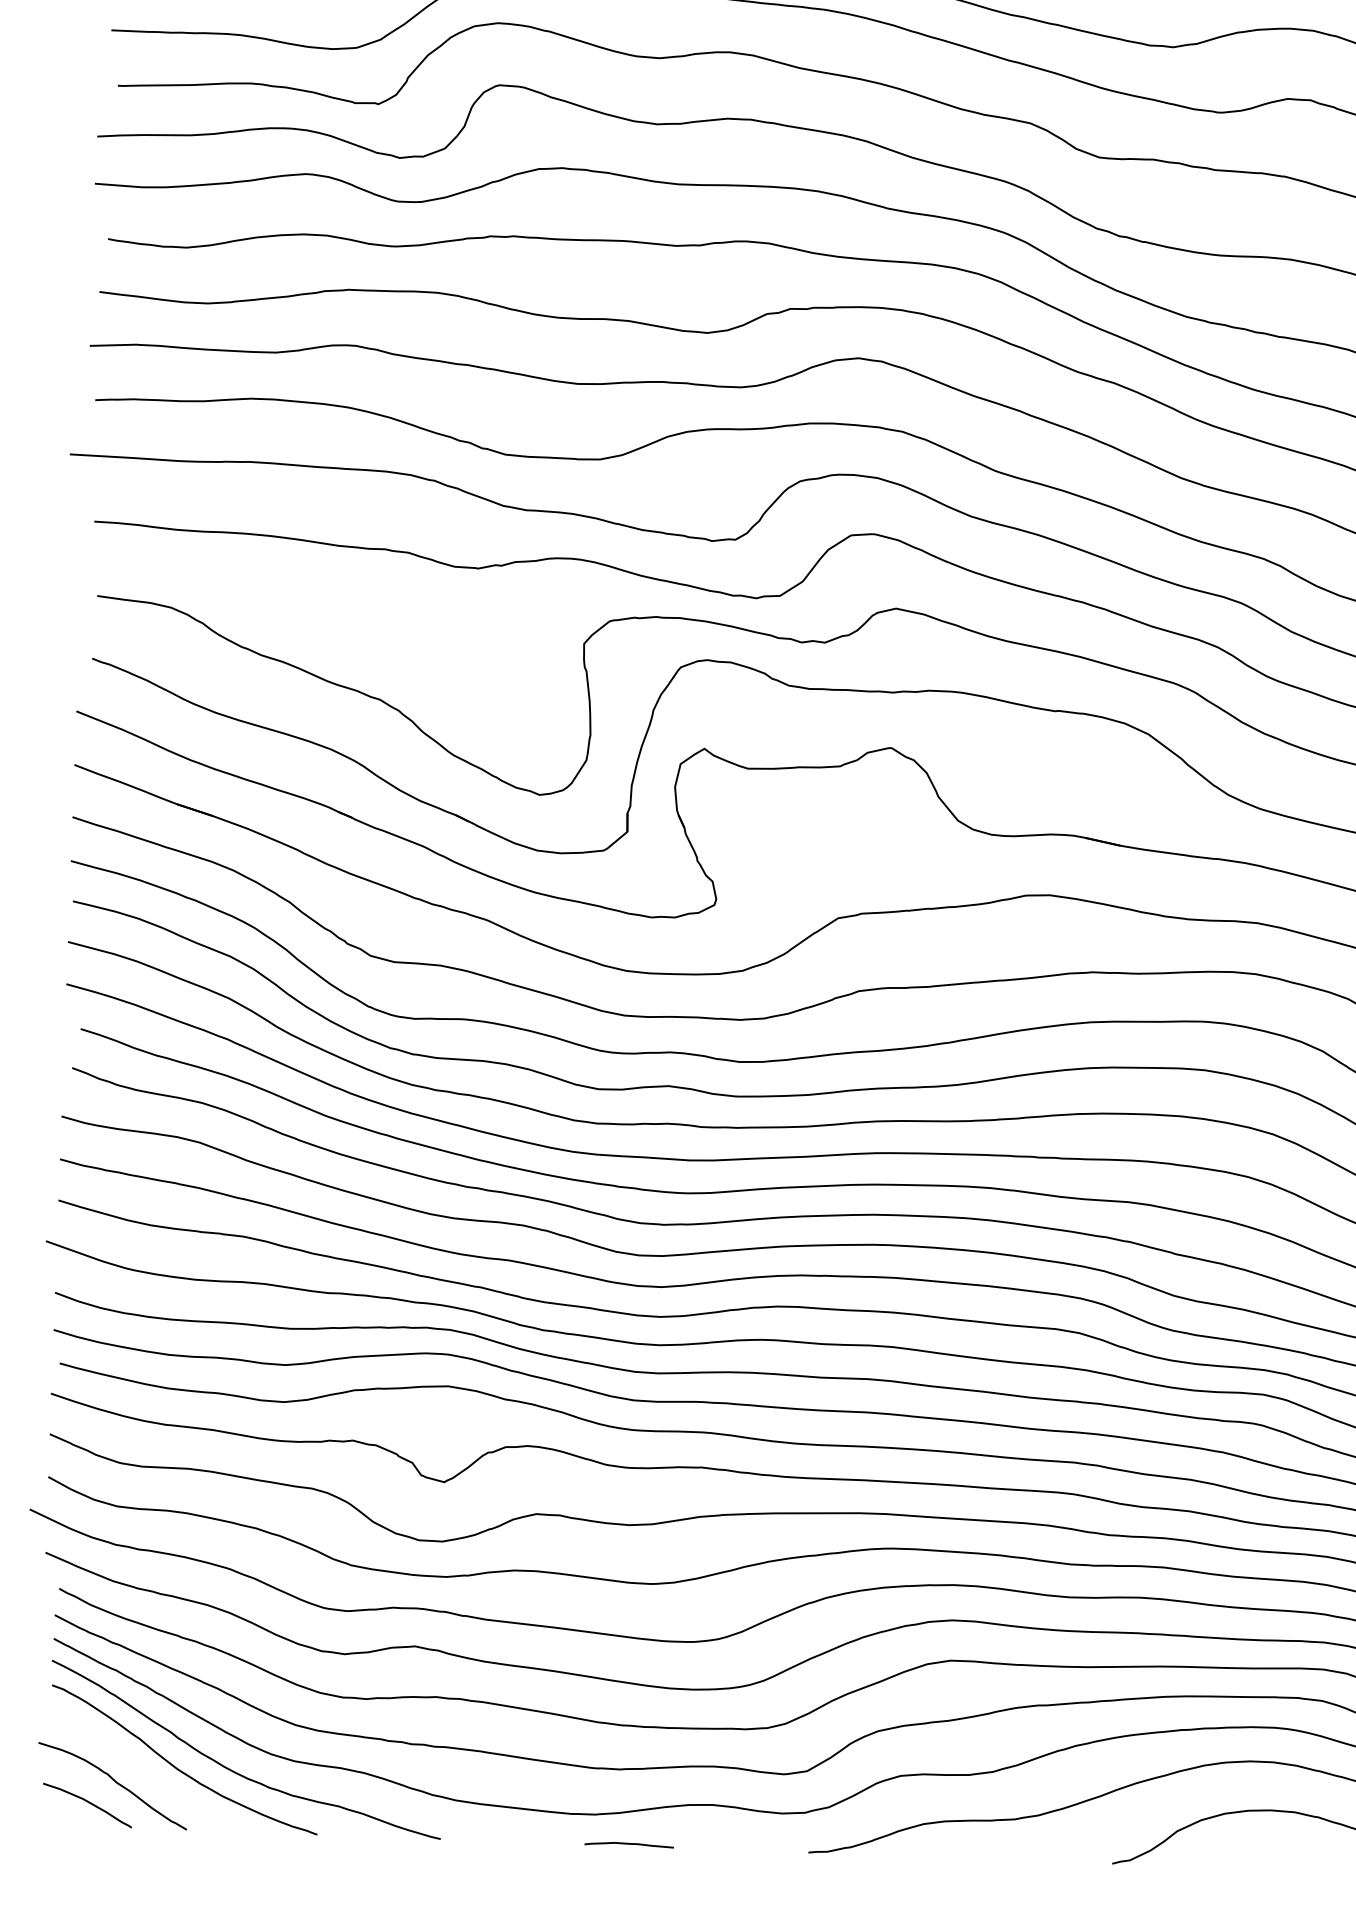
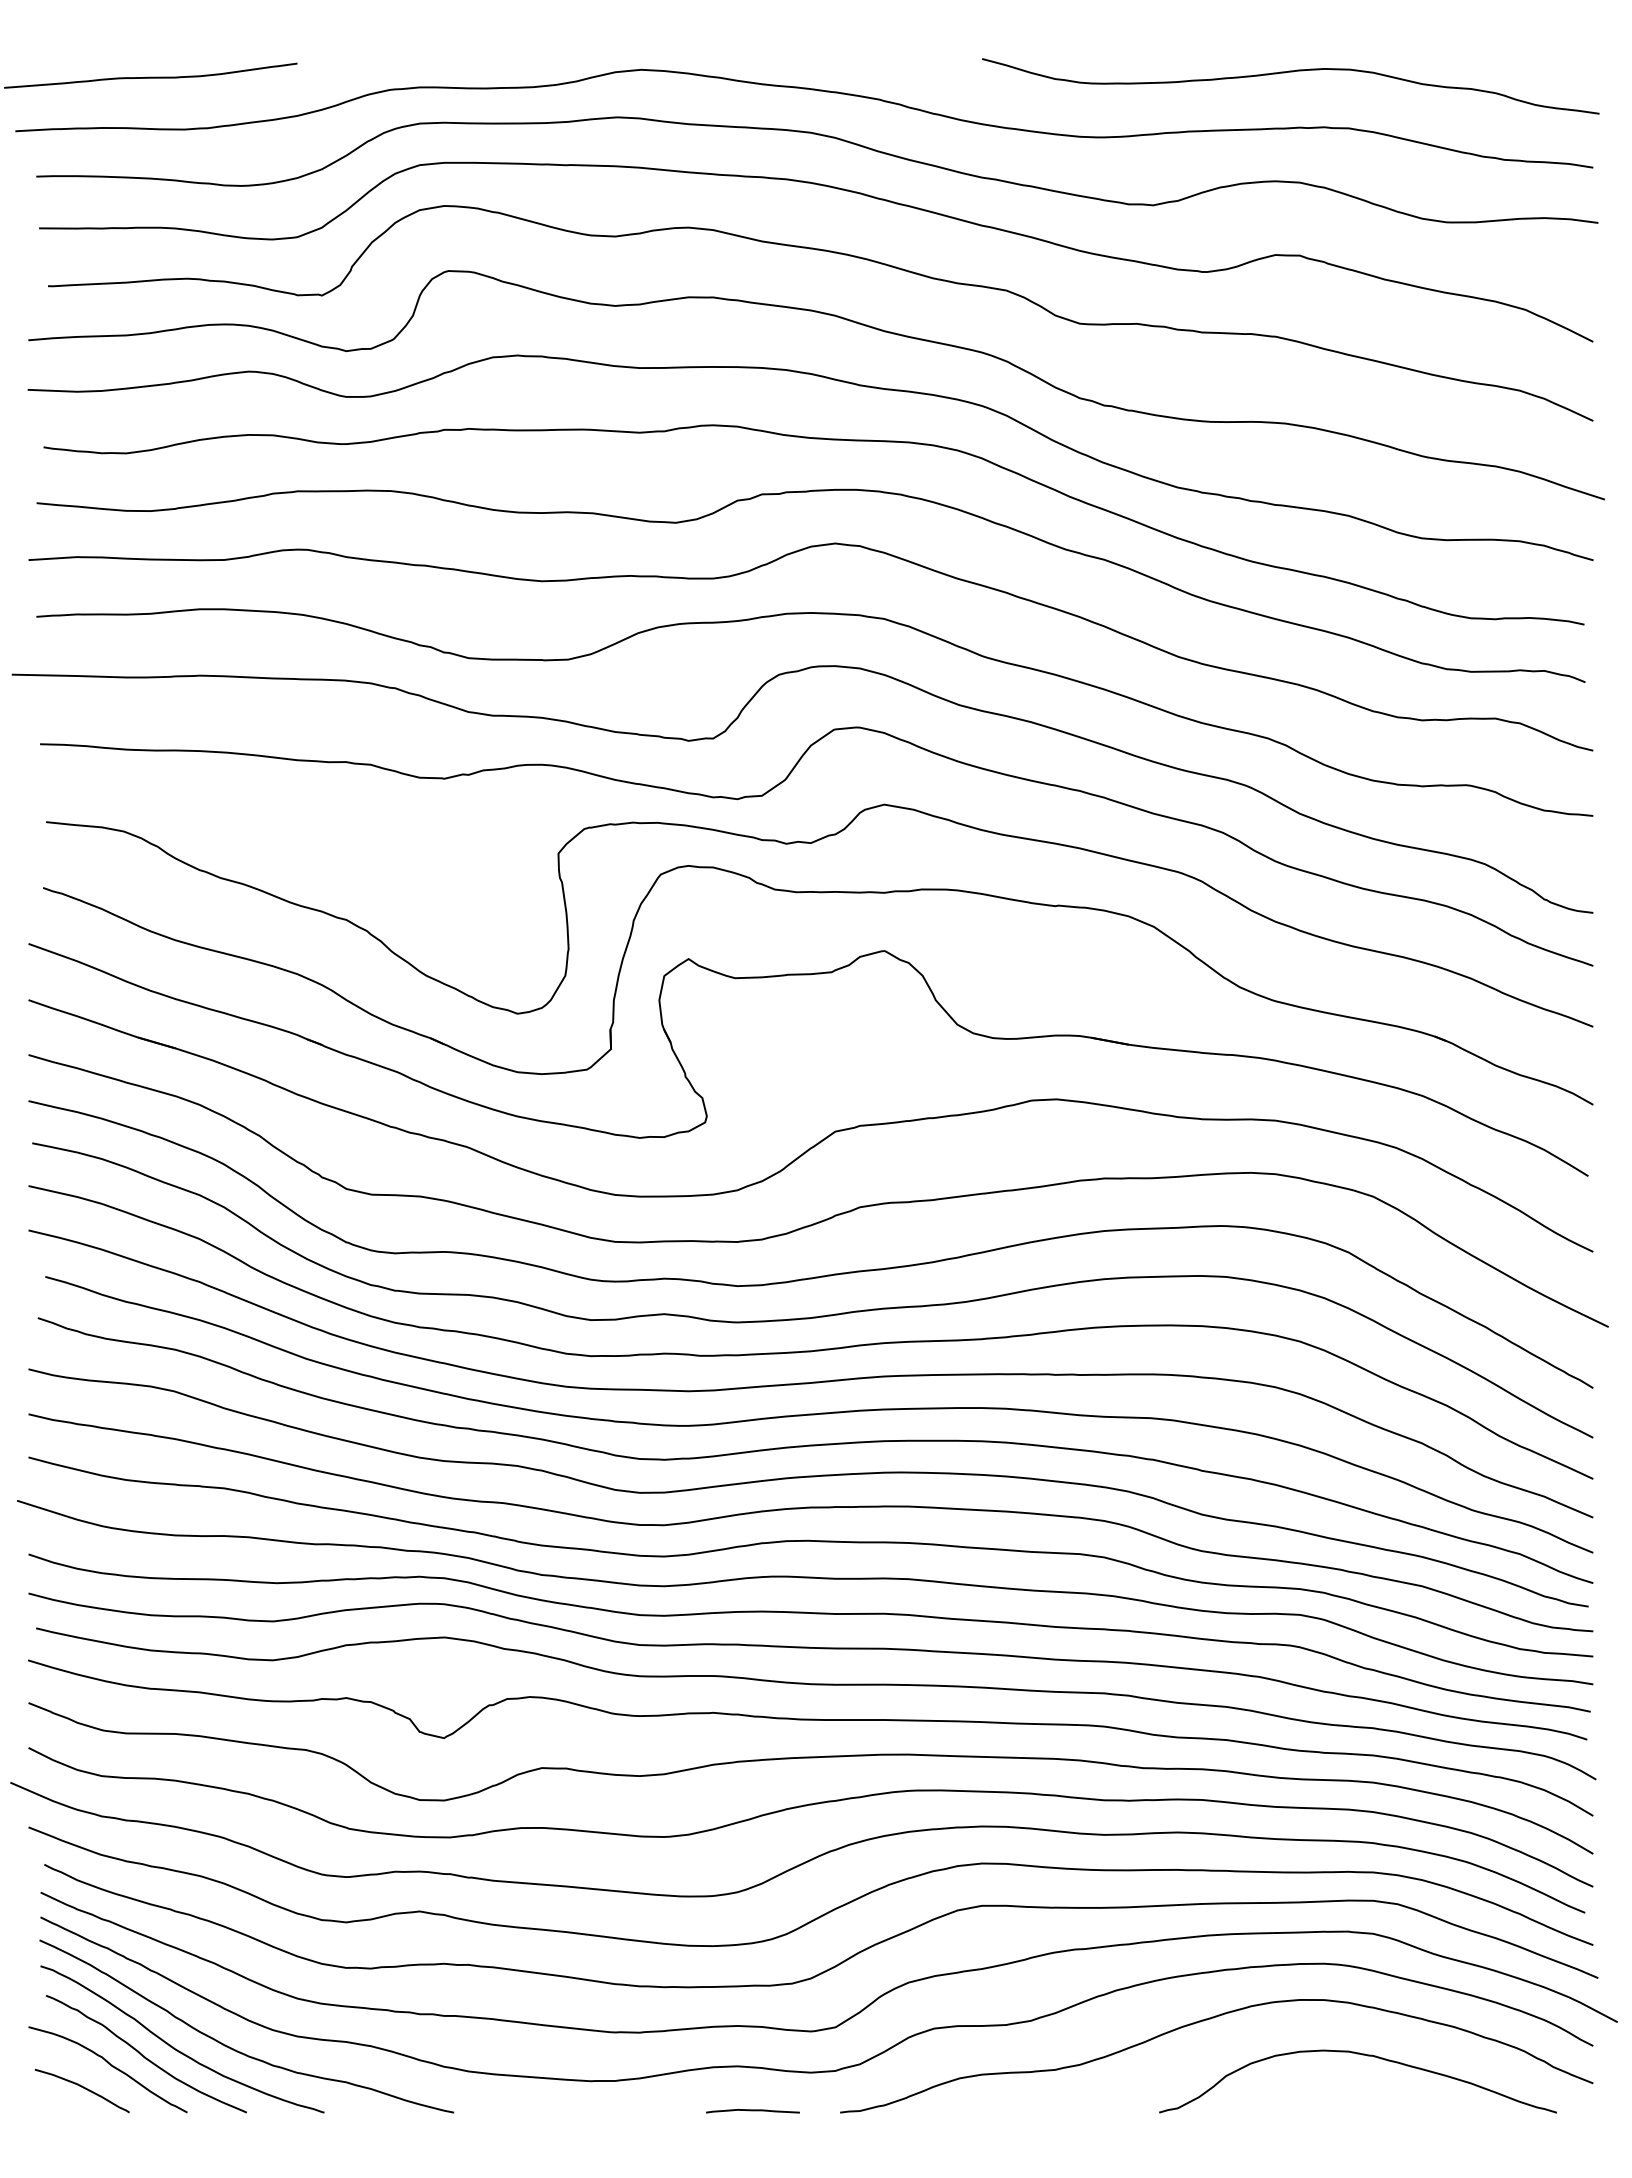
curve: (147, 1773) -> (144, 2055), added
curve: (628, 1844) -> (752, 2111), moved

